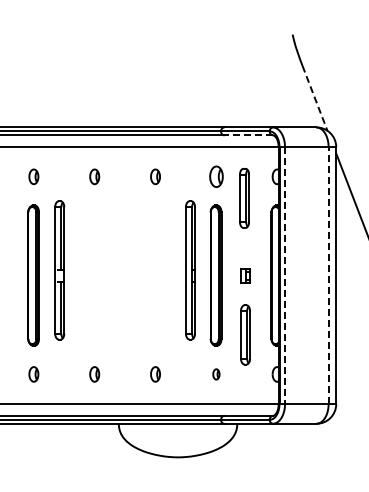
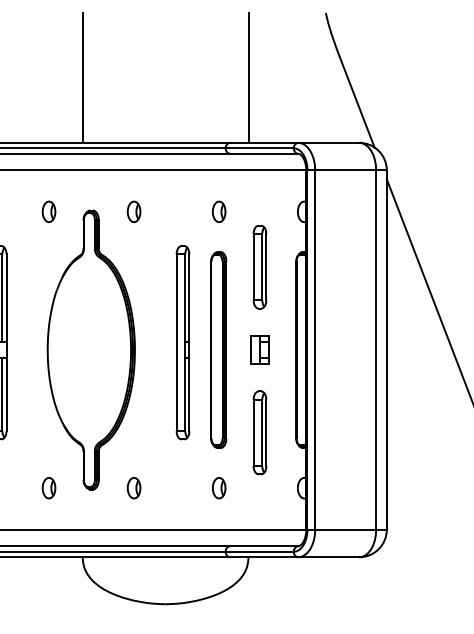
line: (118, 80) -> (82, 77), added
line: (237, 80) -> (248, 77), added
line: (315, 98) -> (357, 102), dashed -> solid
line: (248, 135) -> (264, 154), dashed -> solid
part: (215, 176) -> (217, 211), size x0.71
part: (244, 198) -> (259, 267), moved
part: (124, 275) -> (90, 349), added
part: (245, 275) -> (259, 349), size x1.43
line: (328, 275) -> (375, 349), dashed -> solid
line: (285, 276) -> (315, 351), dashed -> solid
part: (216, 374) -> (219, 488), size x1.43

